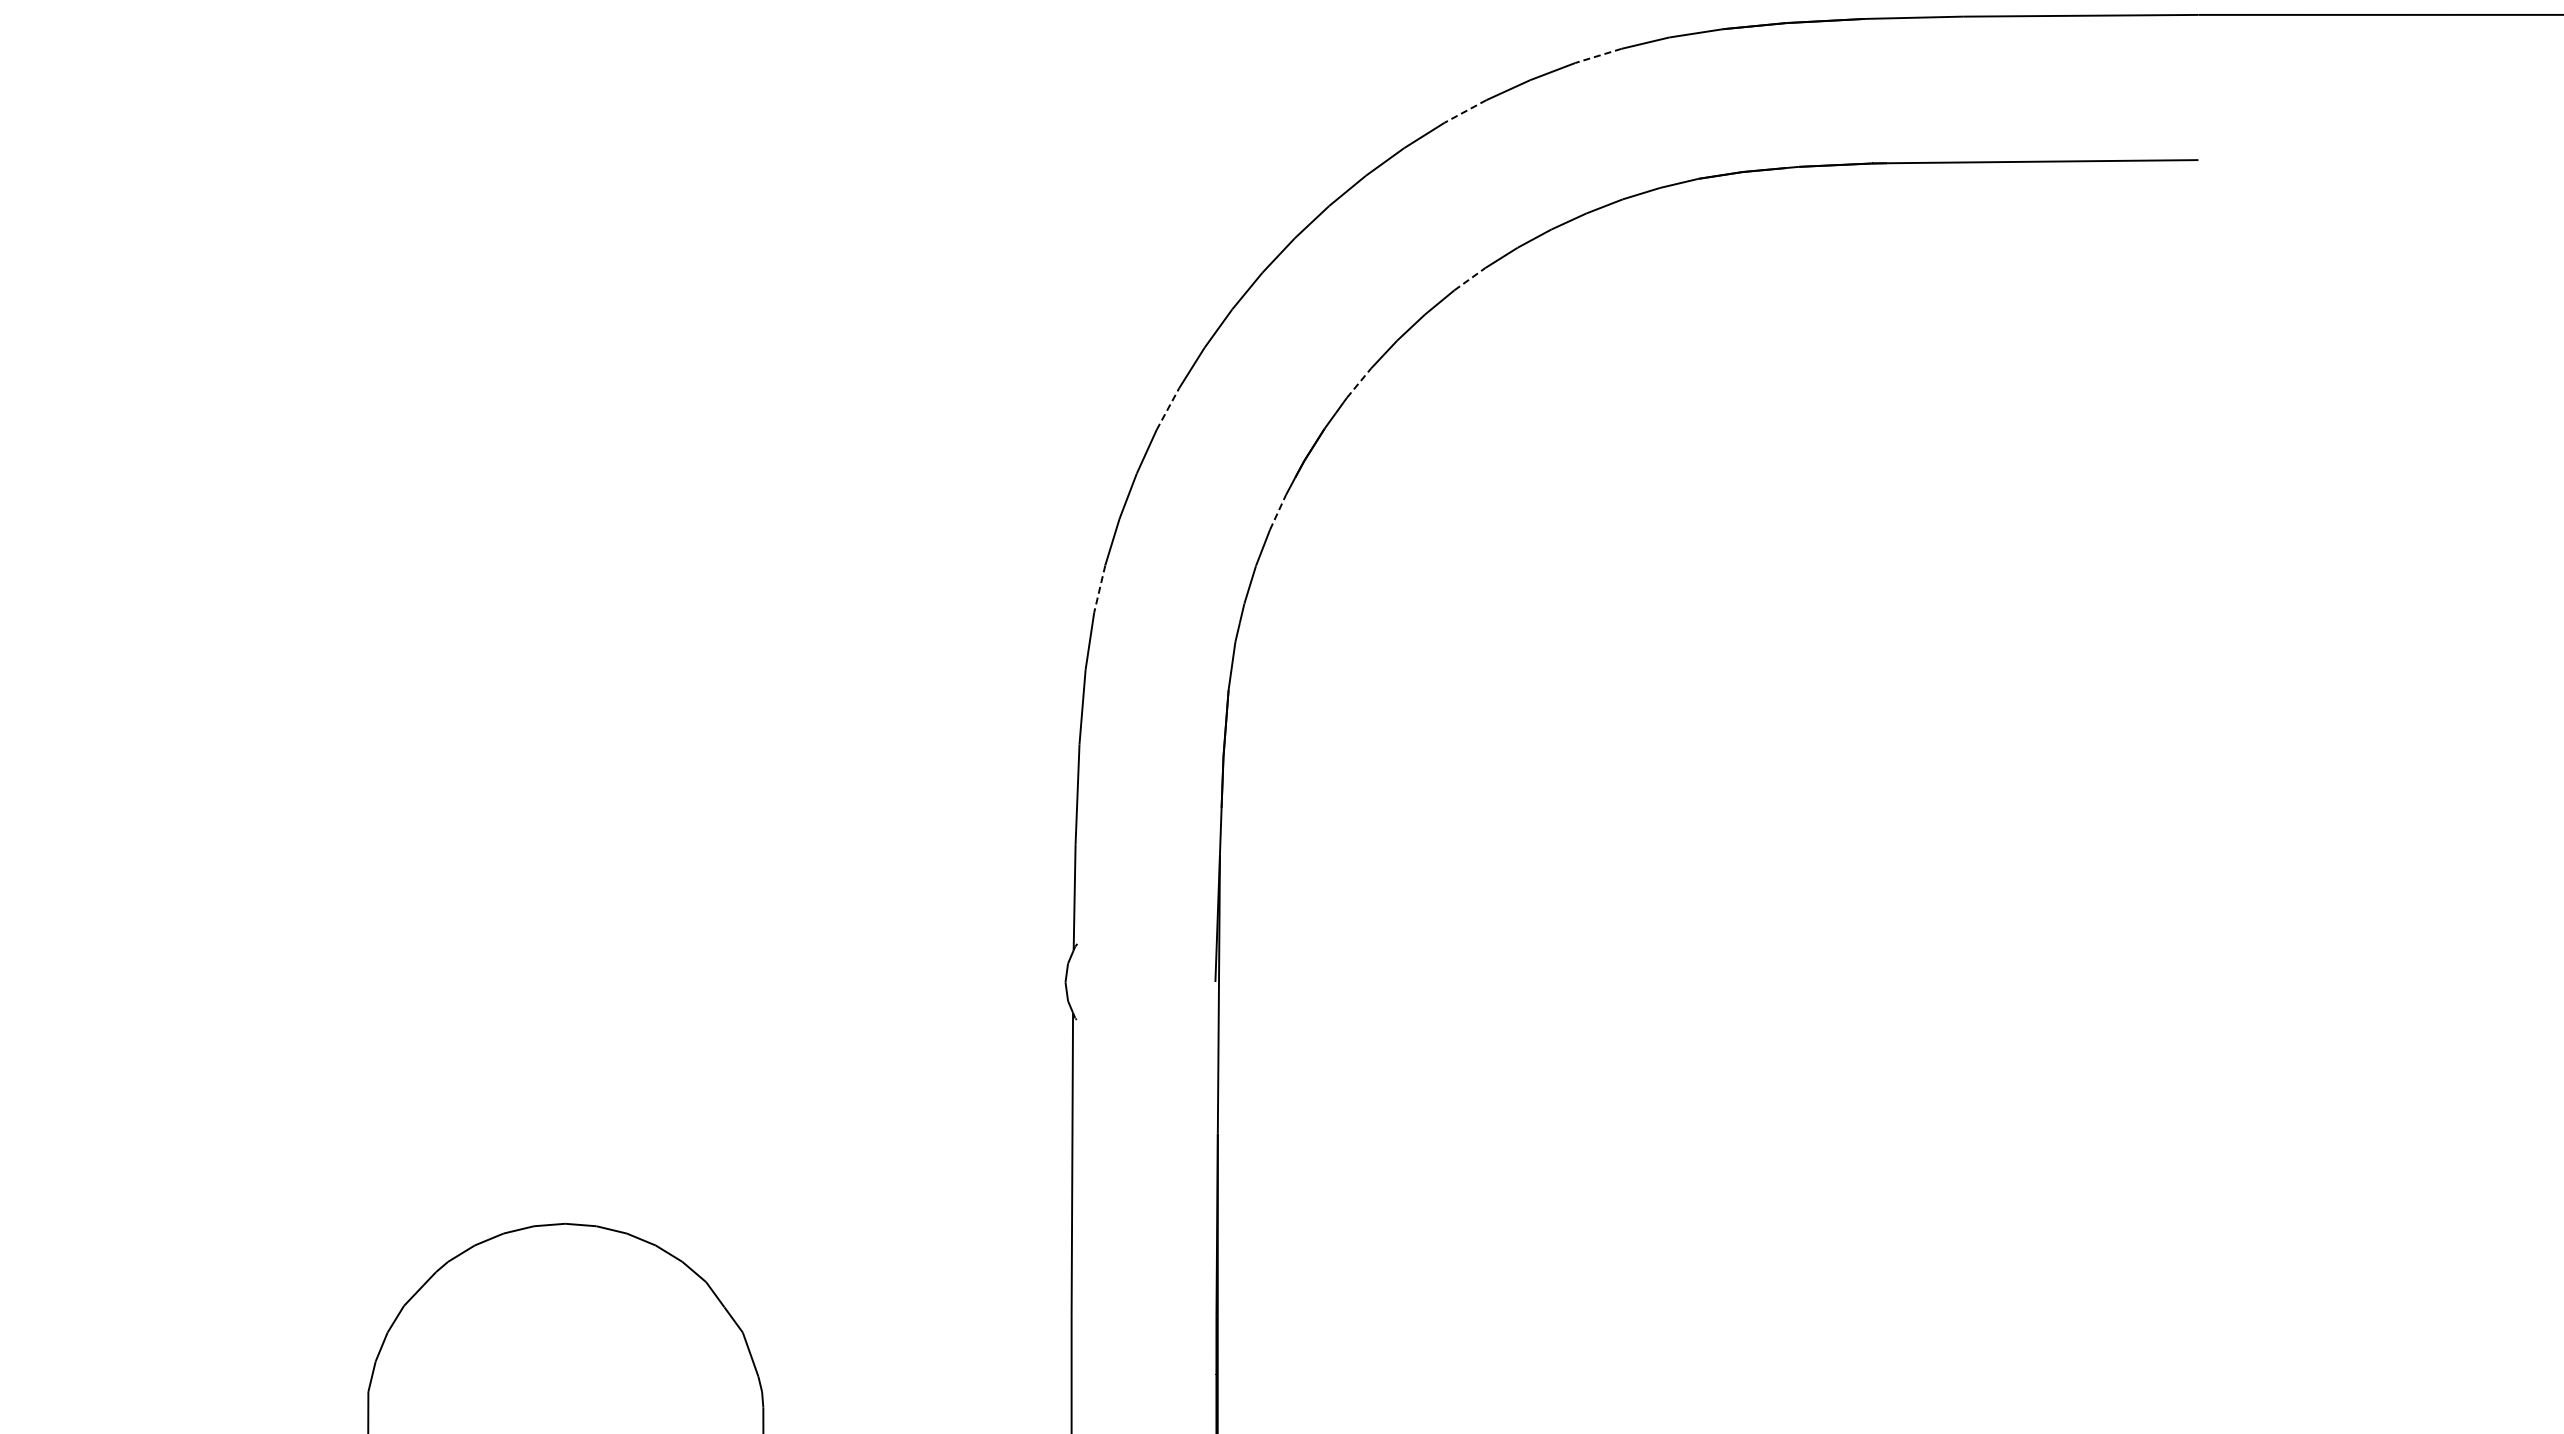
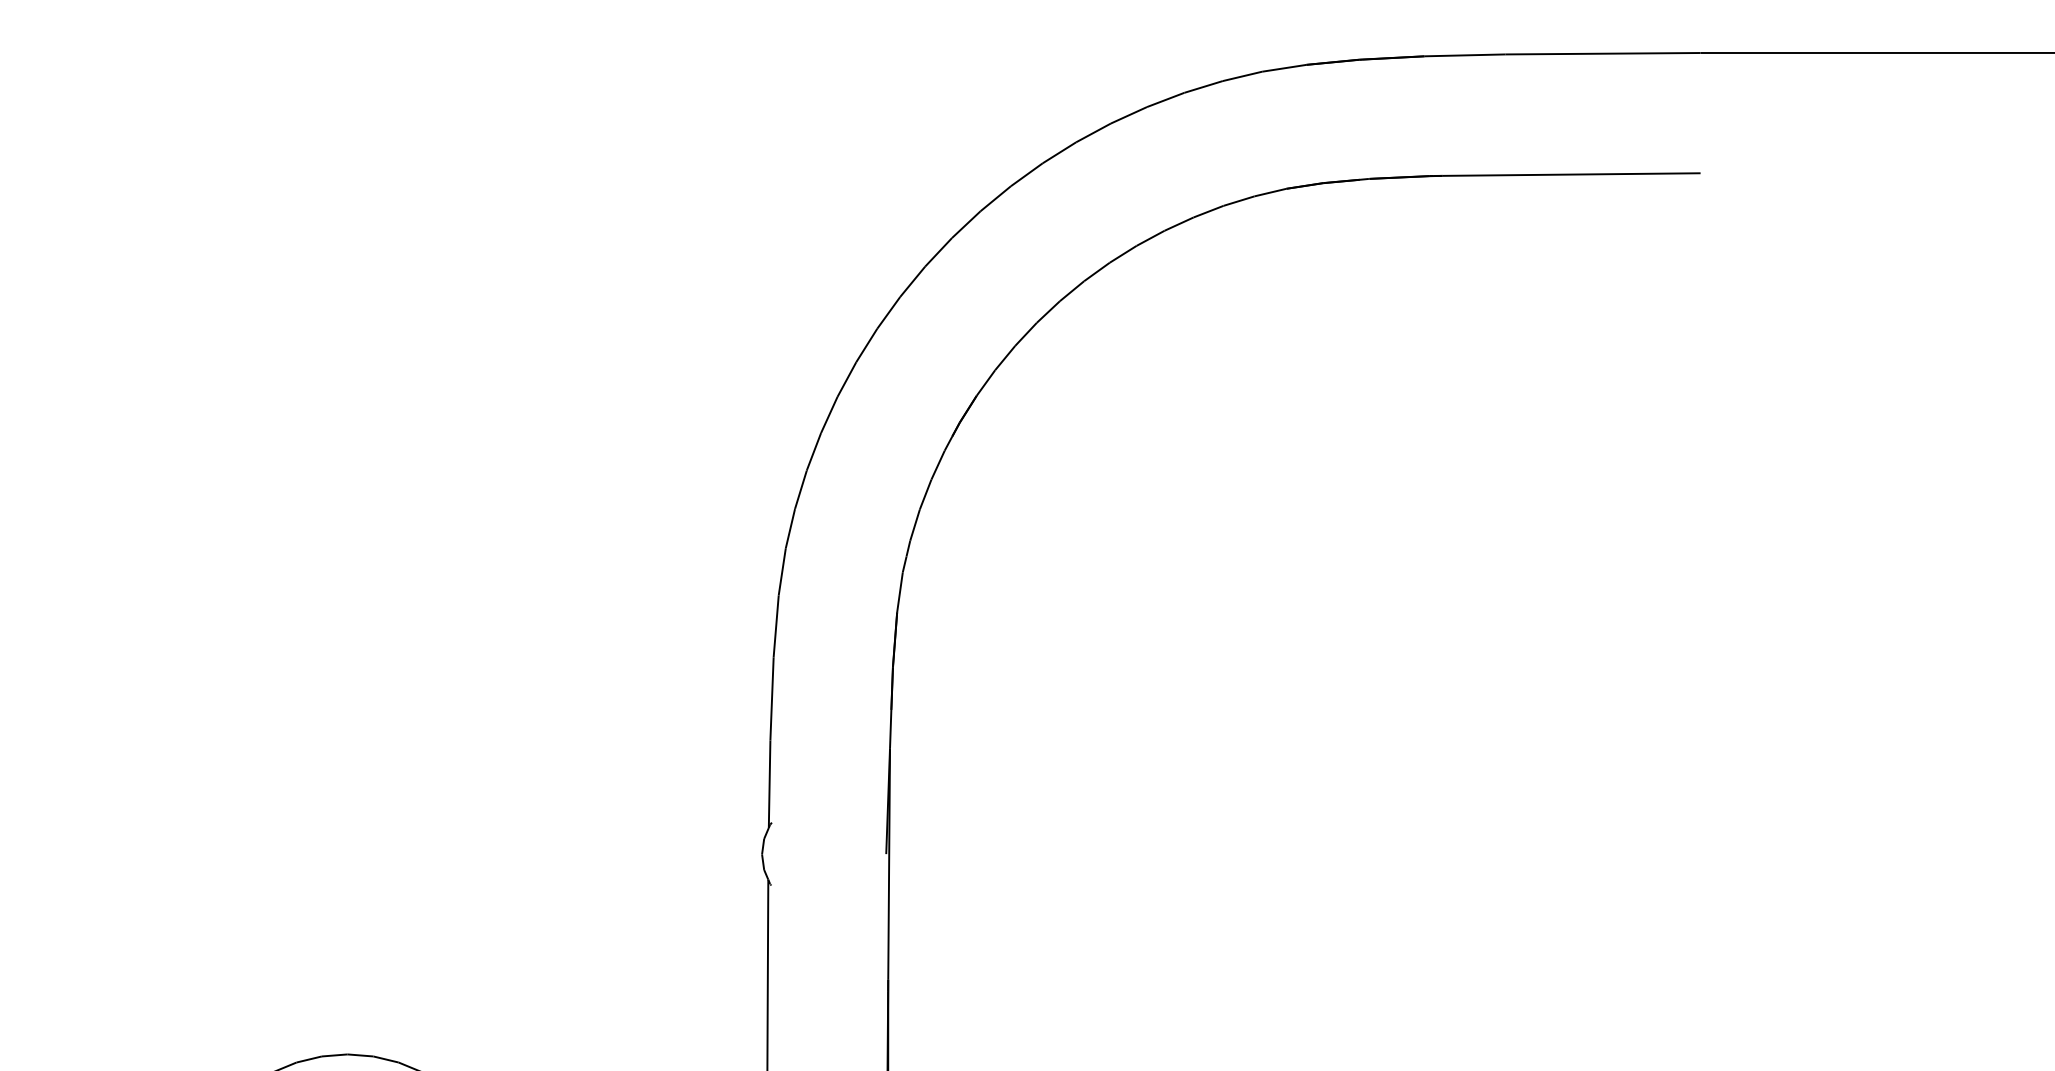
line: (1598, 56) -> (1203, 87), dashed -> solid
line: (1465, 111) -> (1093, 133), dashed -> solid
line: (1470, 278) -> (1097, 271), dashed -> solid
line: (1359, 382) -> (1005, 357), dashed -> solid
line: (1167, 409) -> (846, 379), dashed -> solid
line: (1278, 512) -> (938, 465), dashed -> solid
line: (1099, 589) -> (790, 528), dashed -> solid

